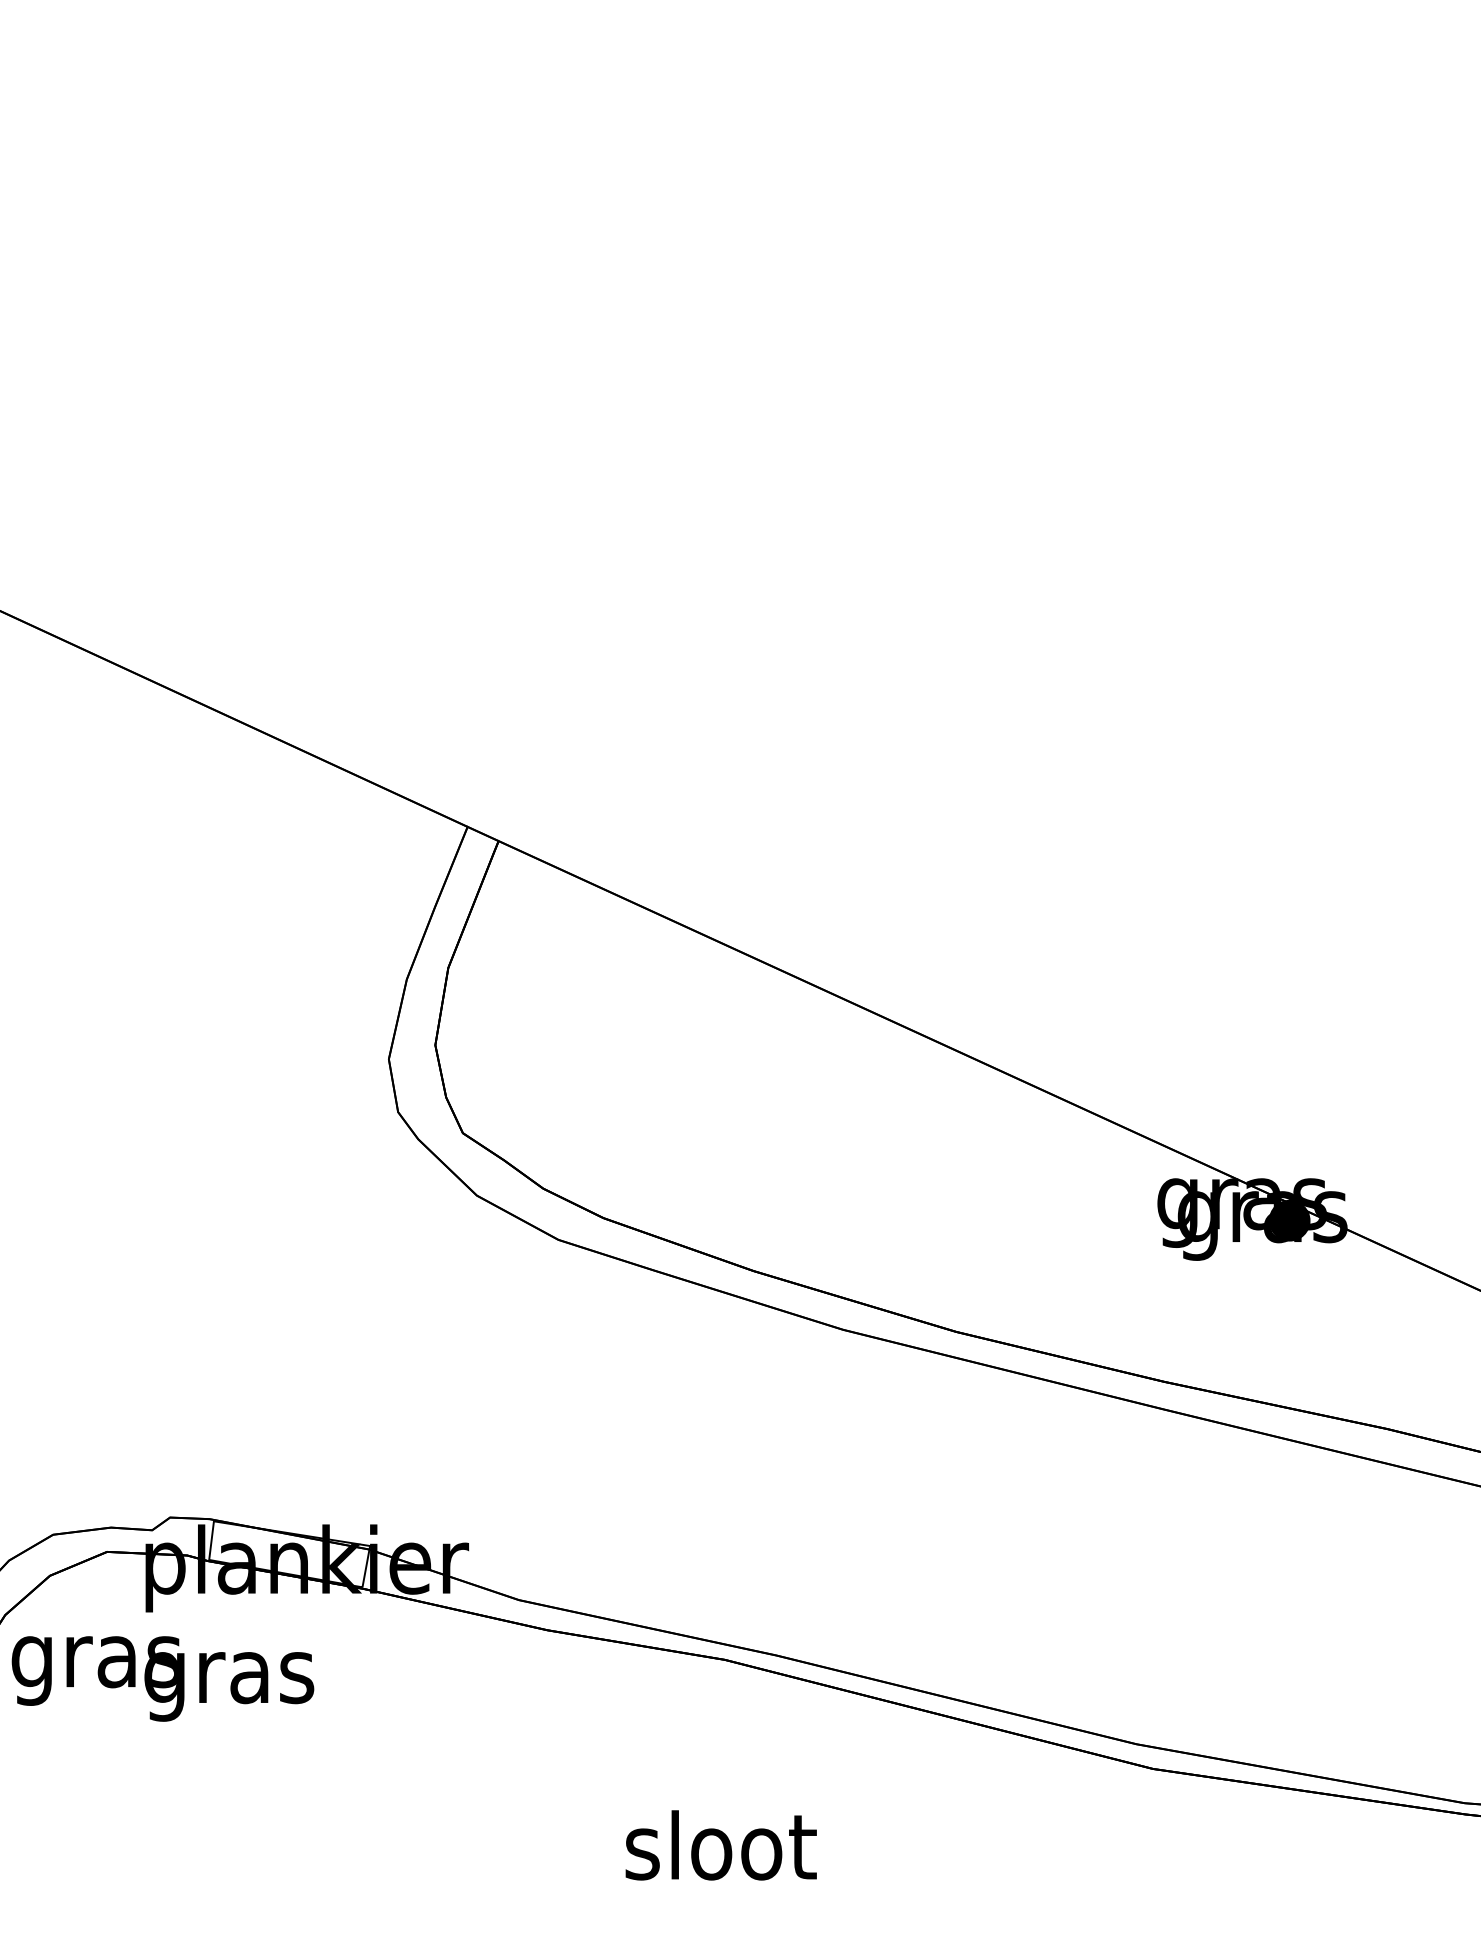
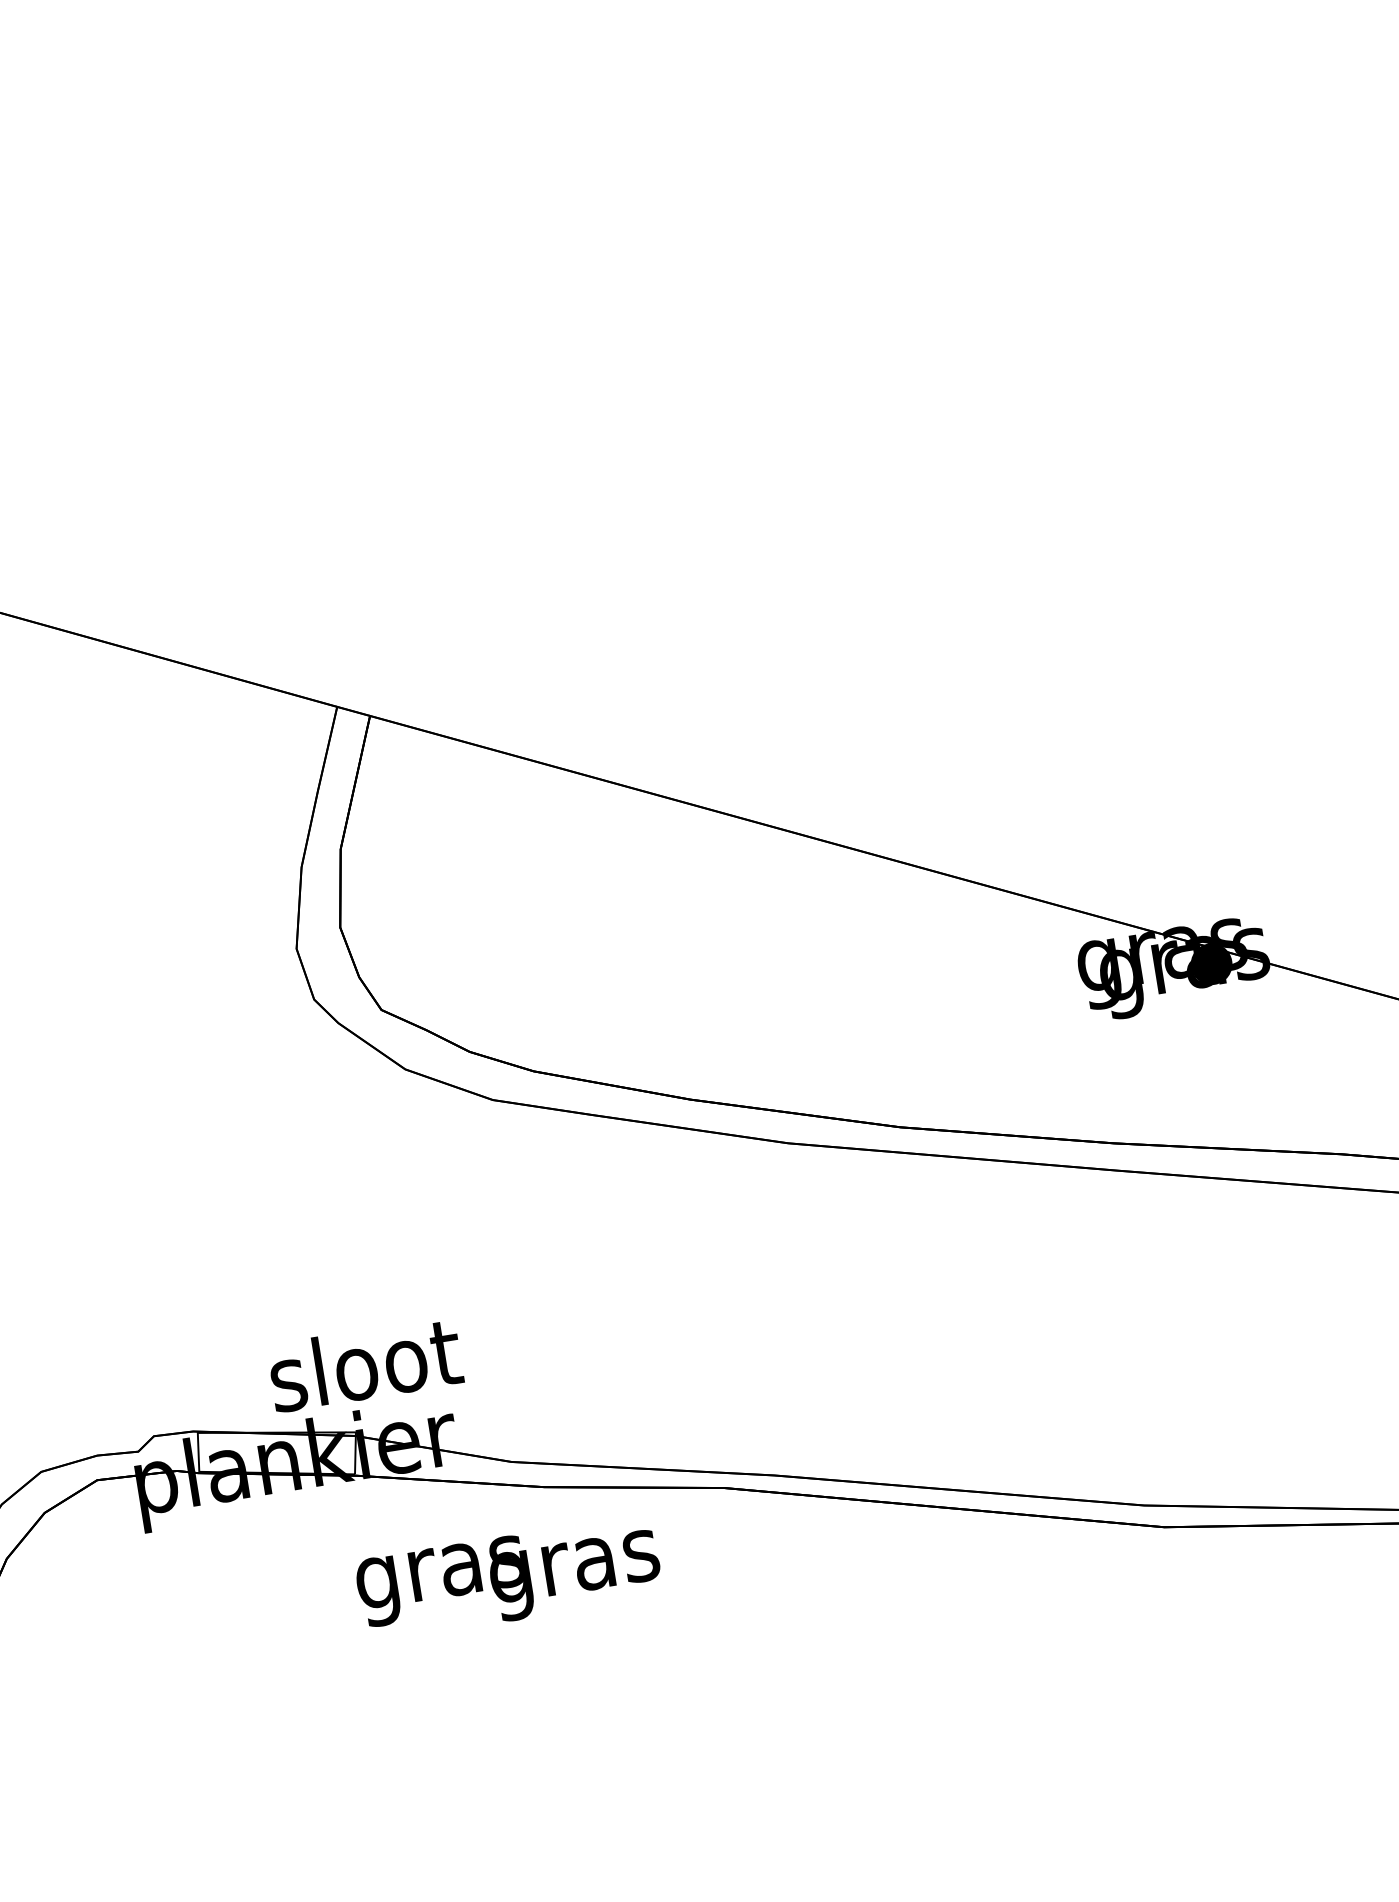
text: (162, 1678) -> (508, 1578), moved
text: (720, 1845) -> (364, 1364), moved

